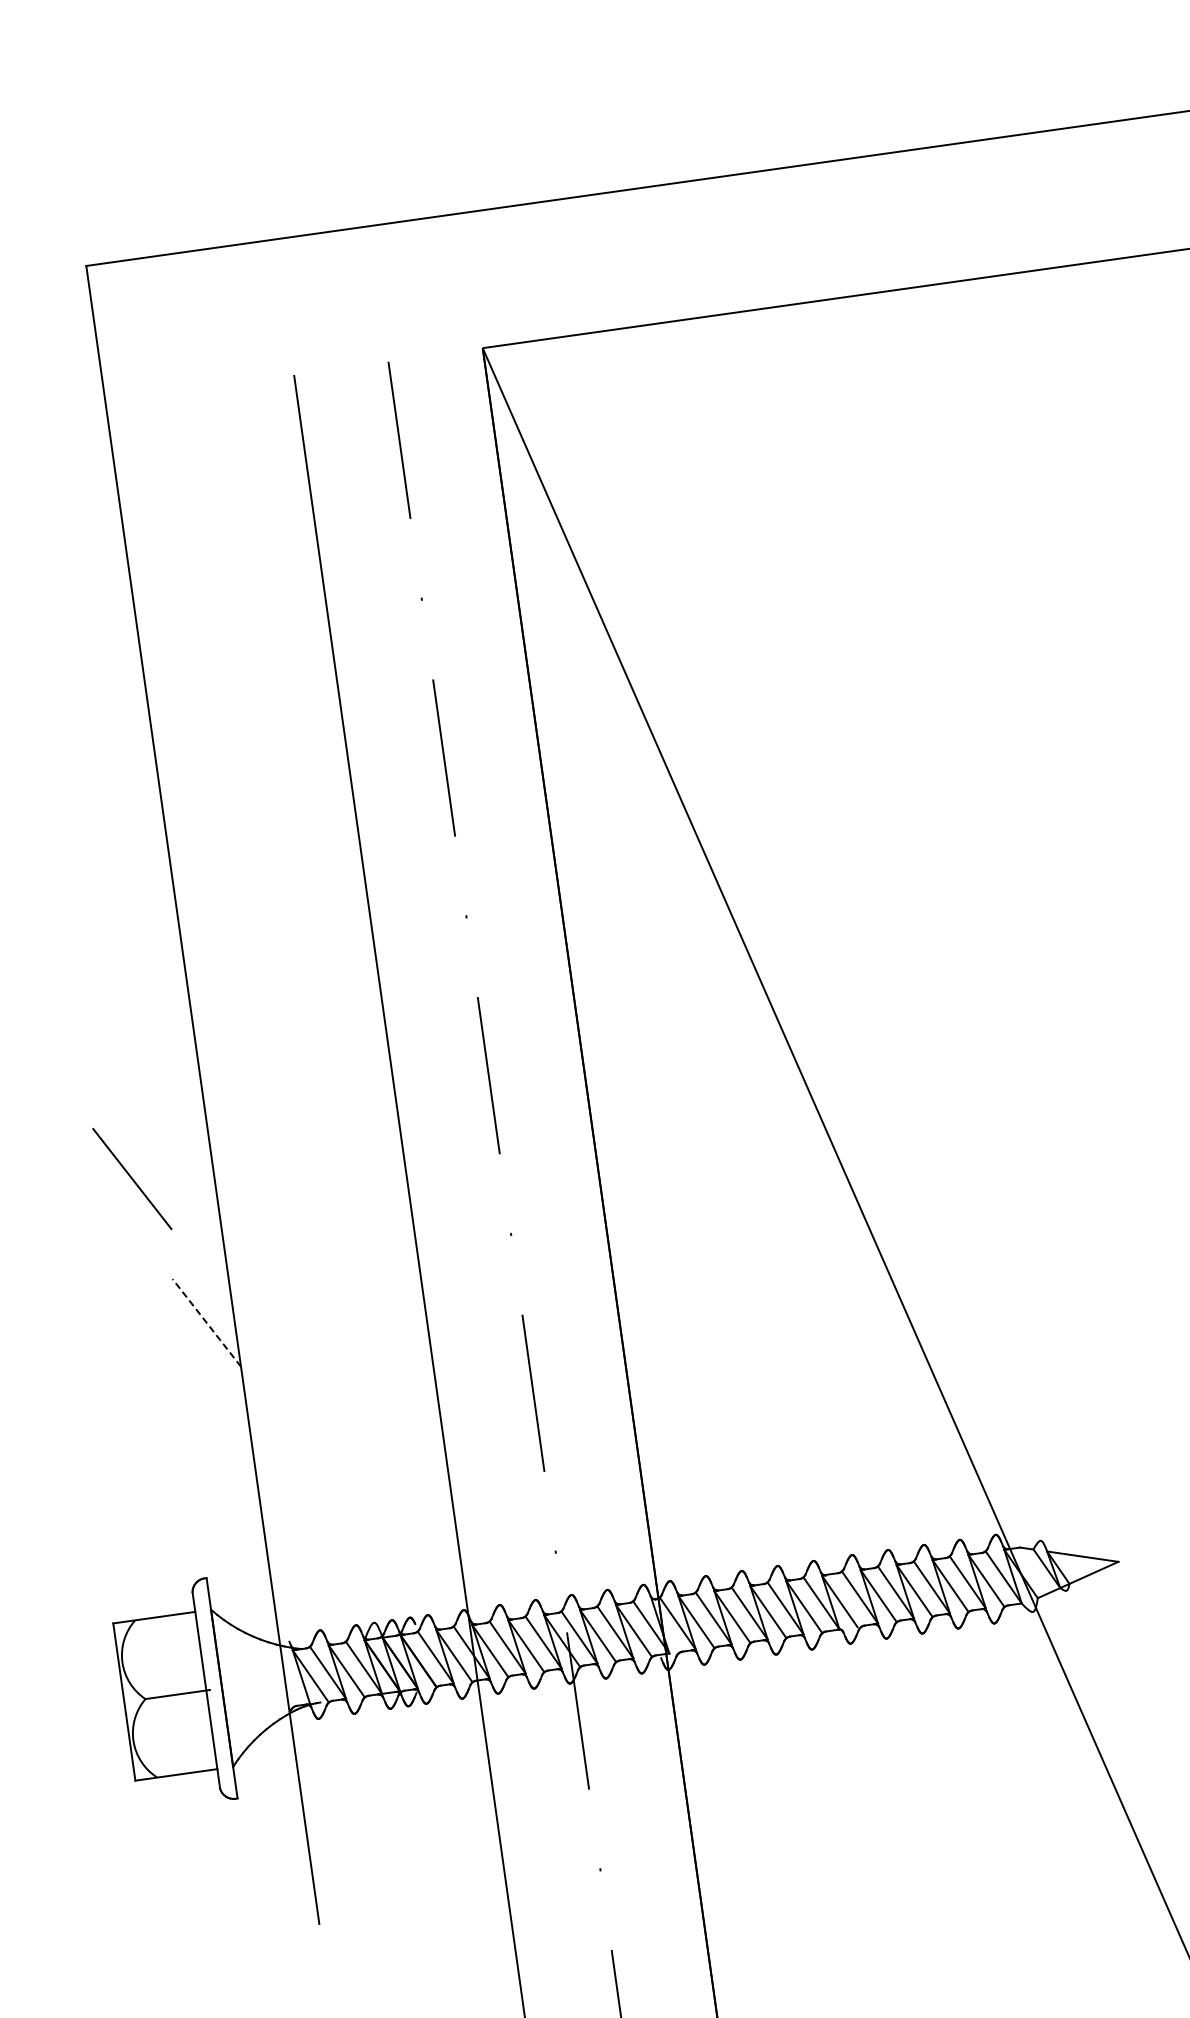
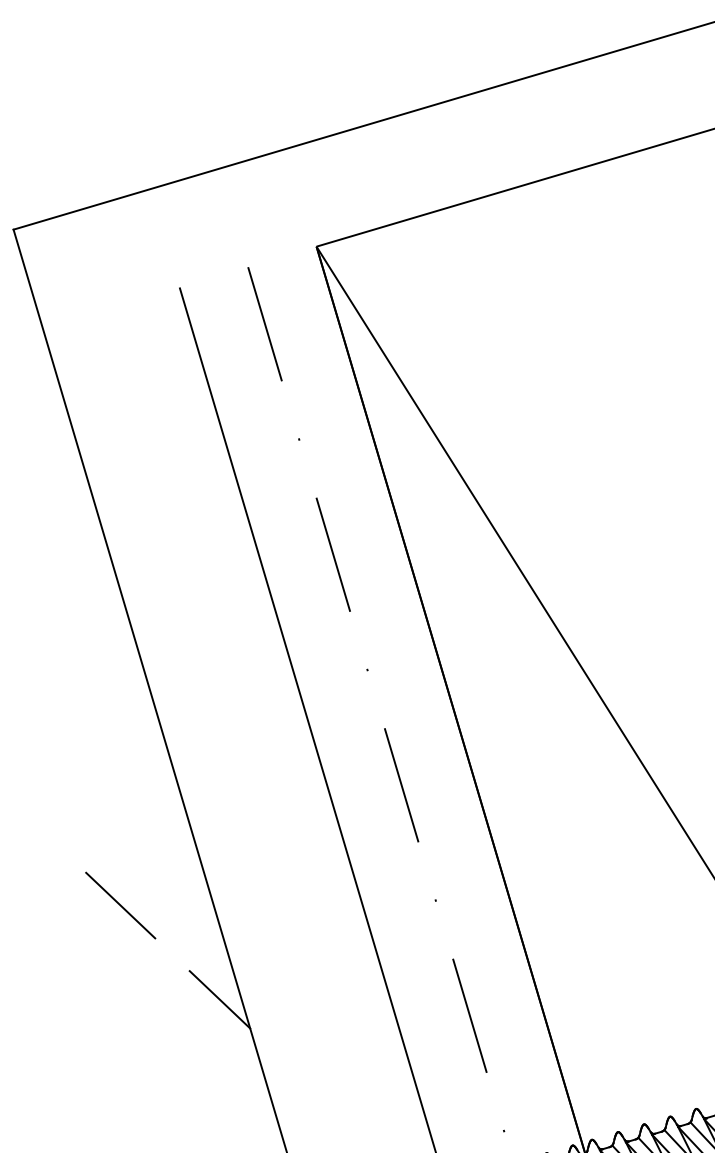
line: (132, 1179) -> (120, 905), moved
line: (206, 1322) -> (219, 999), dashed -> solid

